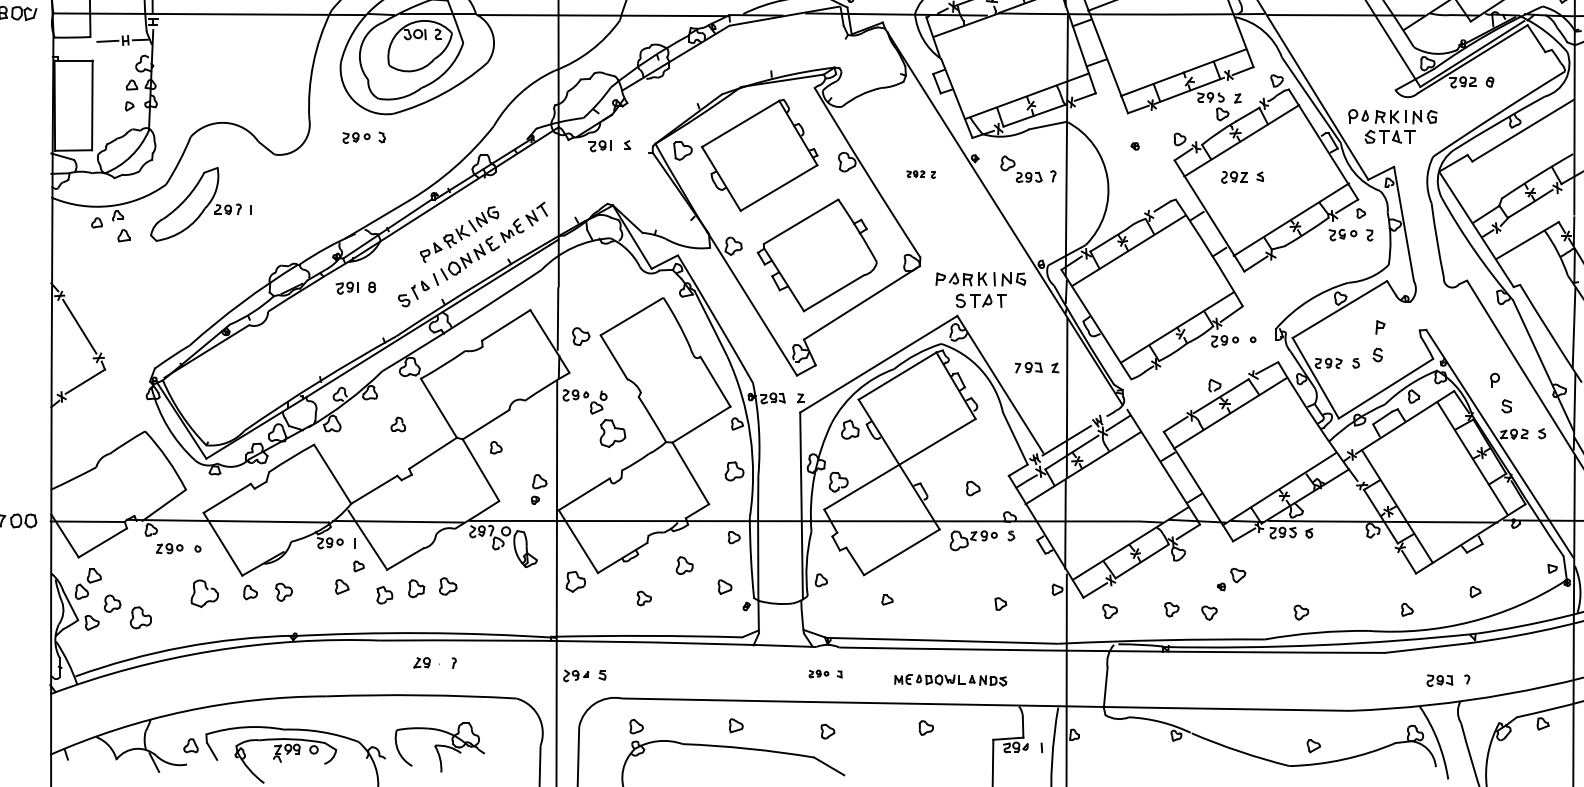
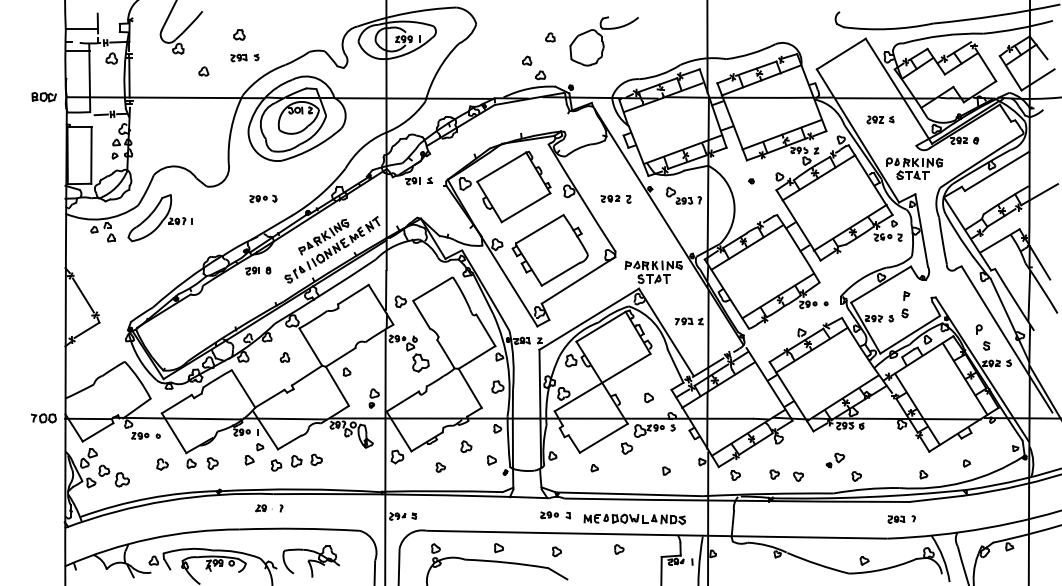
part: (364, 137) -> (263, 198), moved
part: (920, 173) -> (615, 198), size x1.67
part: (1242, 176) -> (880, 119), moved
part: (939, 568) -> (627, 448), added
part: (1231, 579) -> (835, 460), moved
part: (204, 593) -> (162, 464), size x0.62
part: (435, 663) -> (269, 508), moved
part: (825, 674) -> (555, 515), size x1.43
part: (950, 680) -> (634, 519), size x1.43
part: (1448, 680) -> (901, 519), moved

